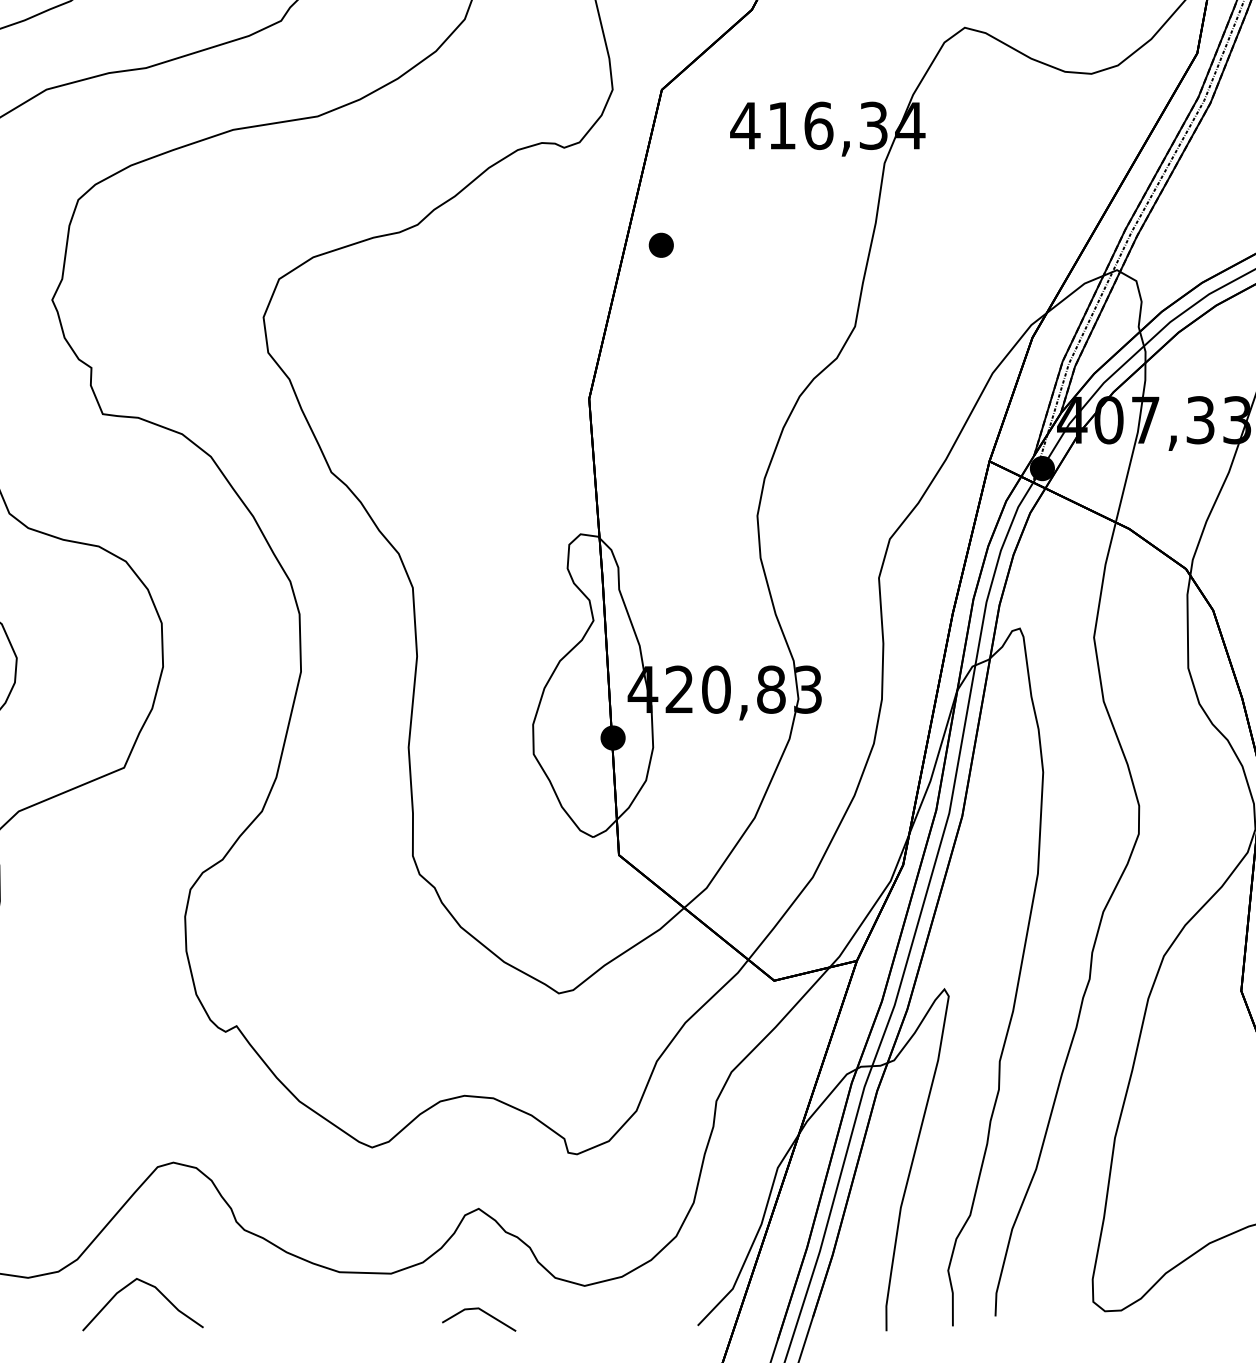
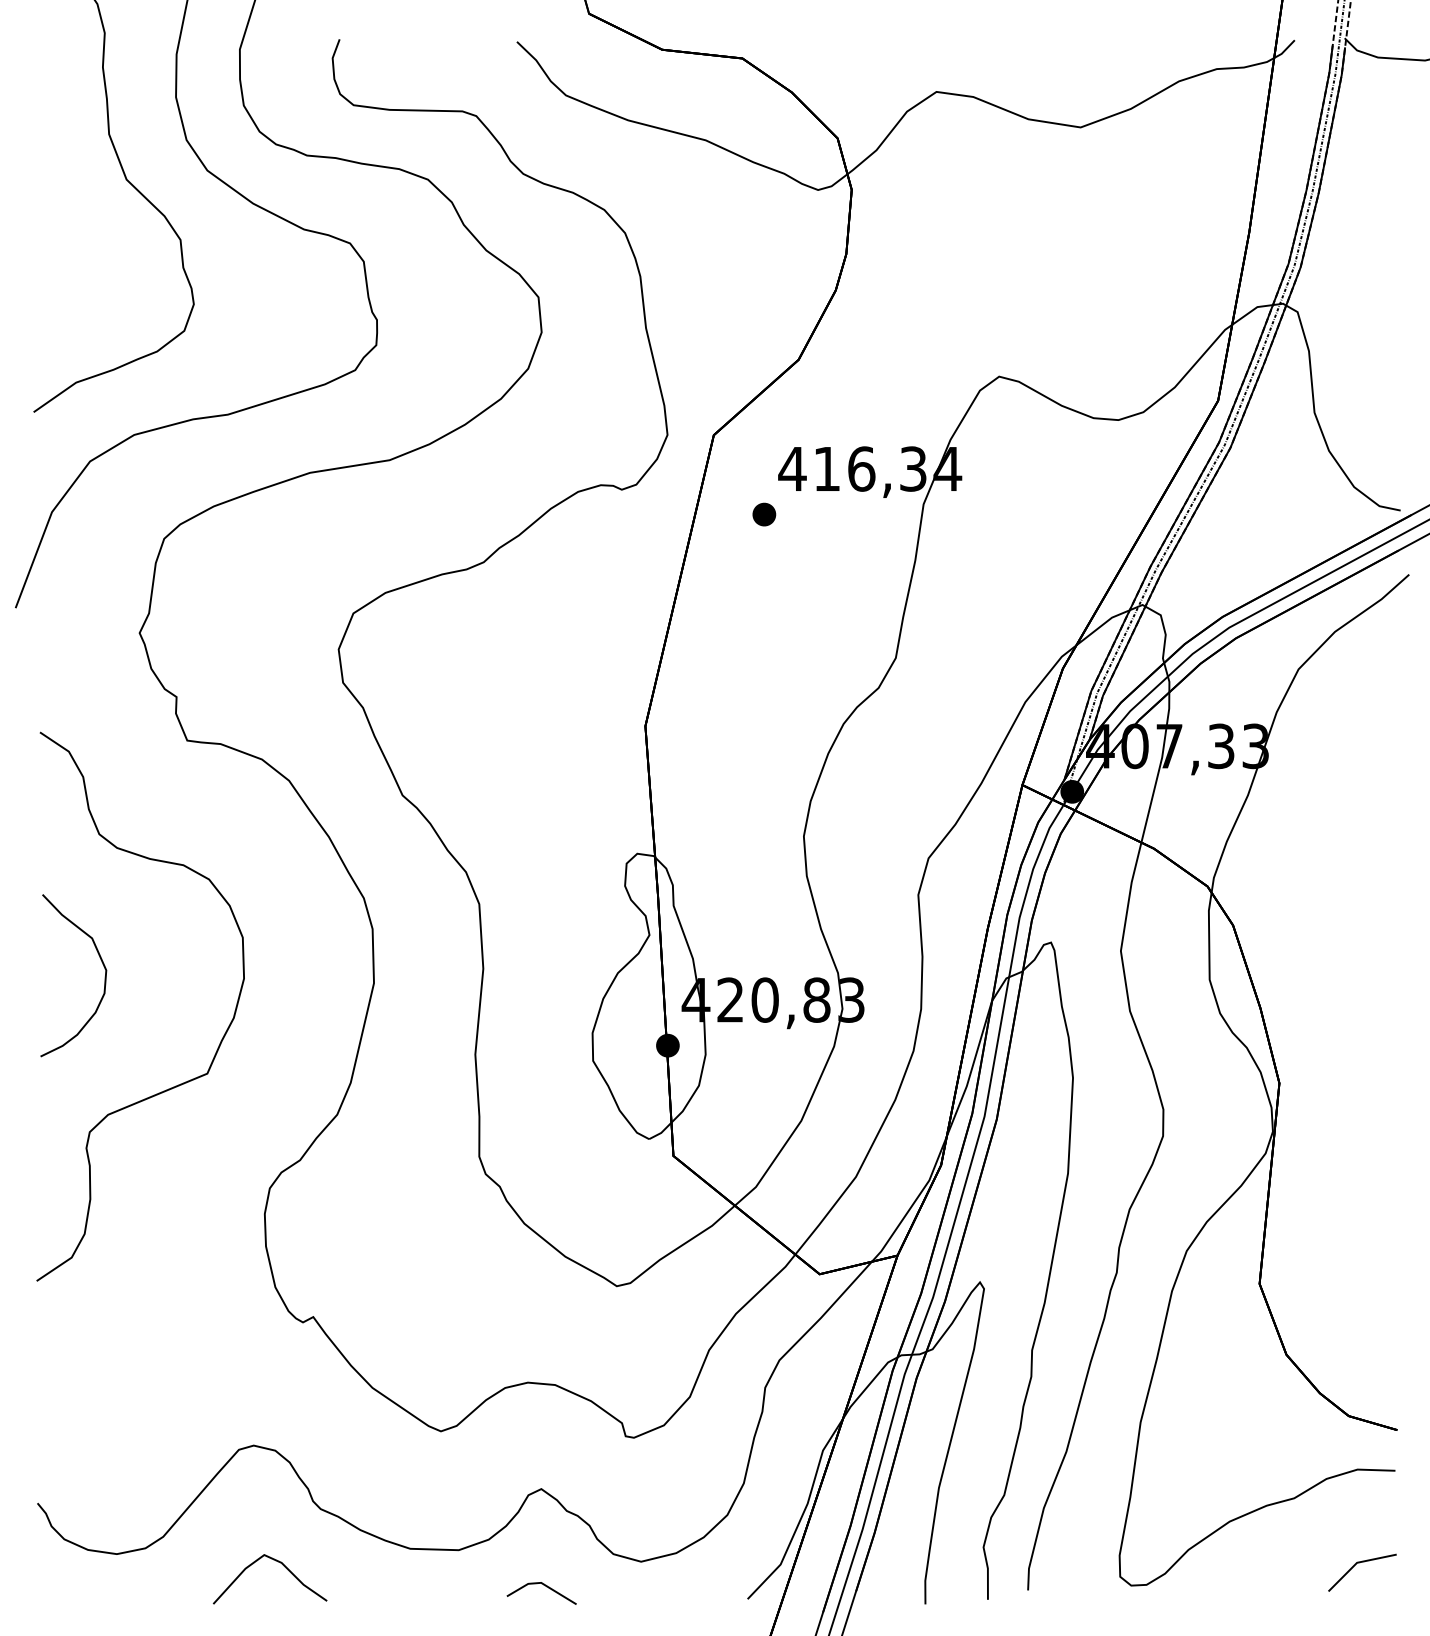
part: (661, 245) -> (764, 514), moved
curve: (157, 1291) -> (283, 1566), moved

